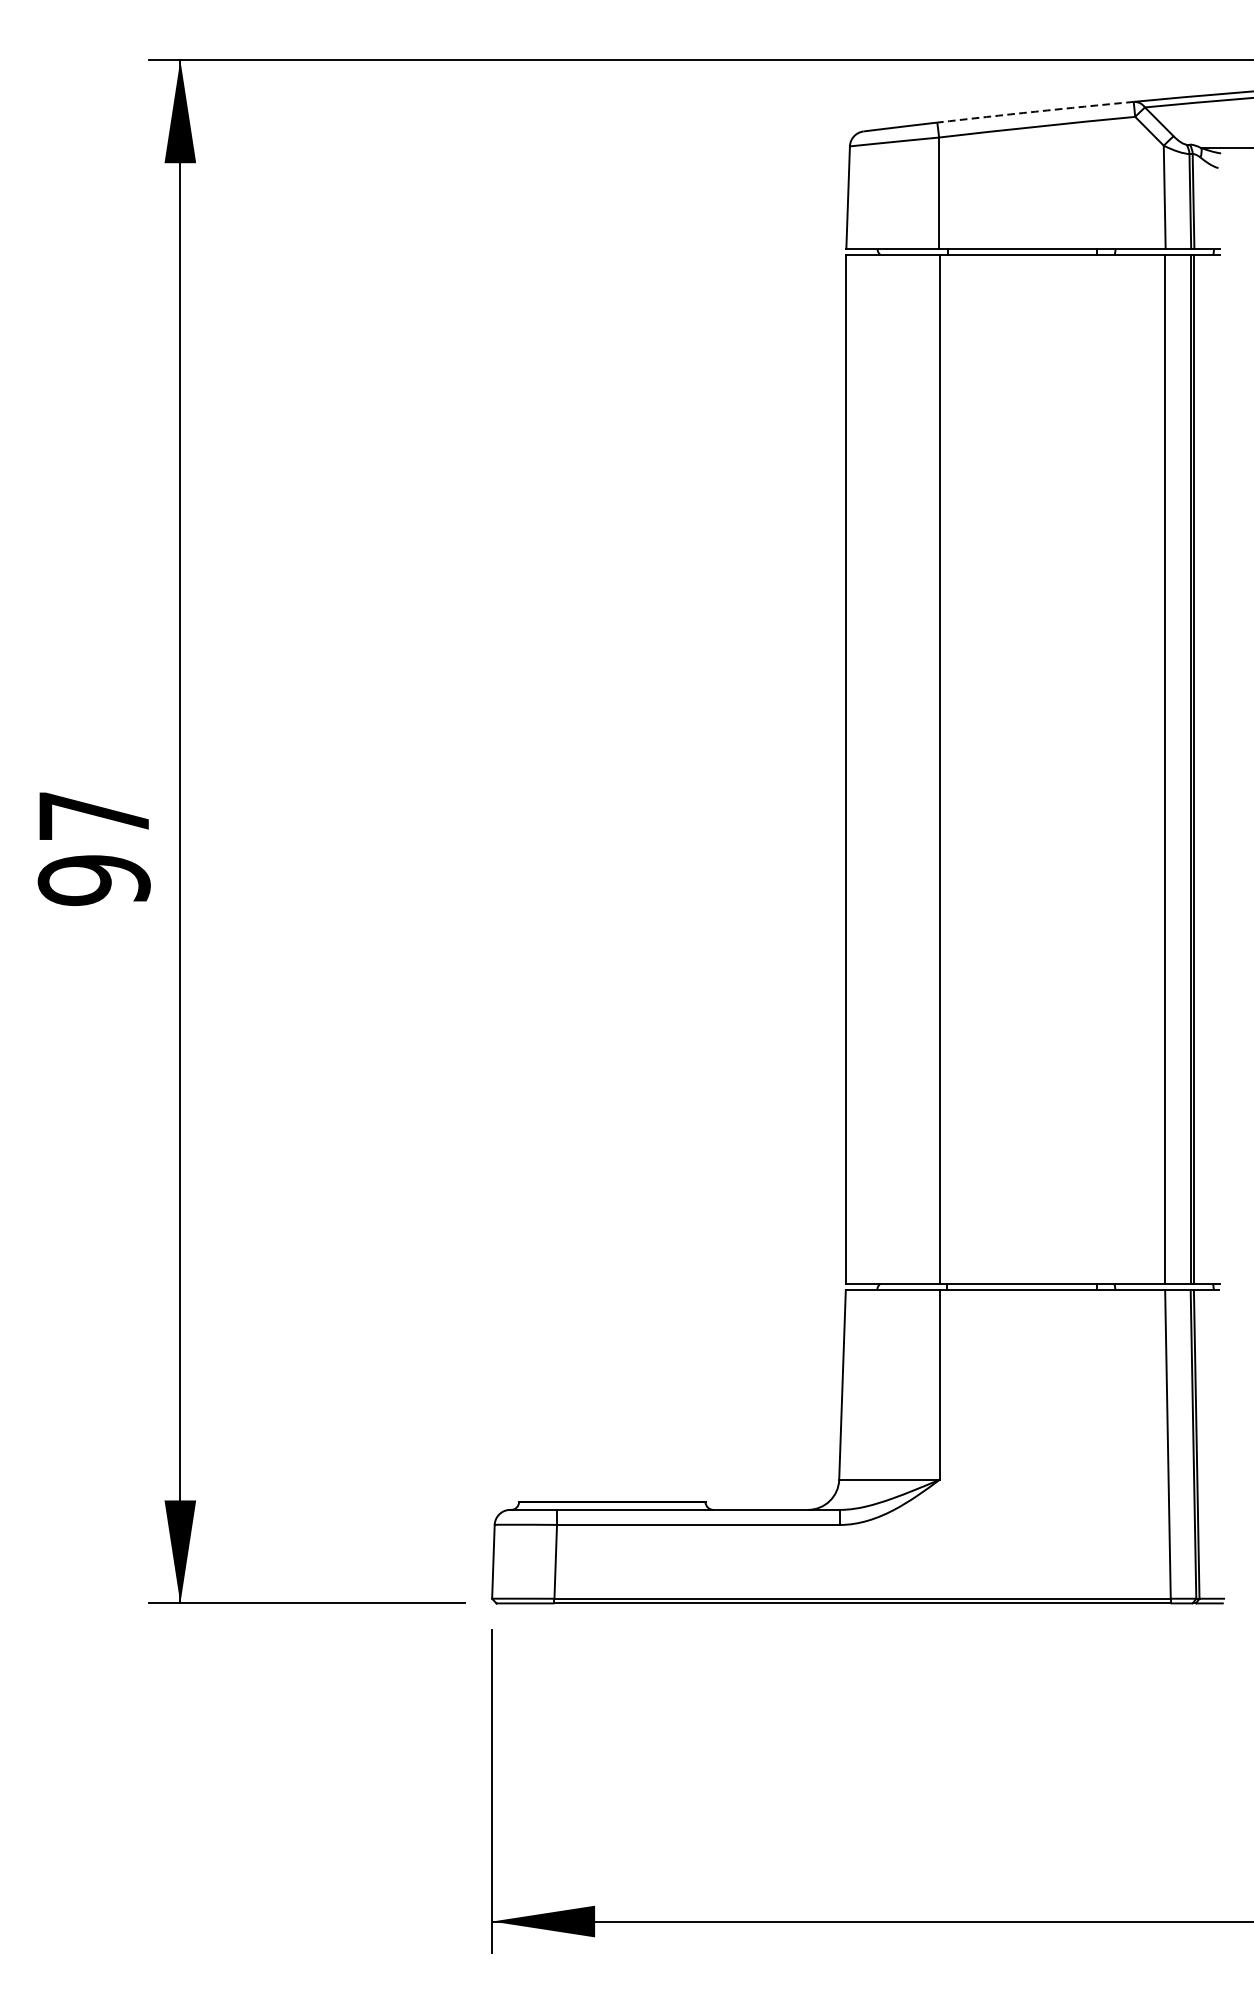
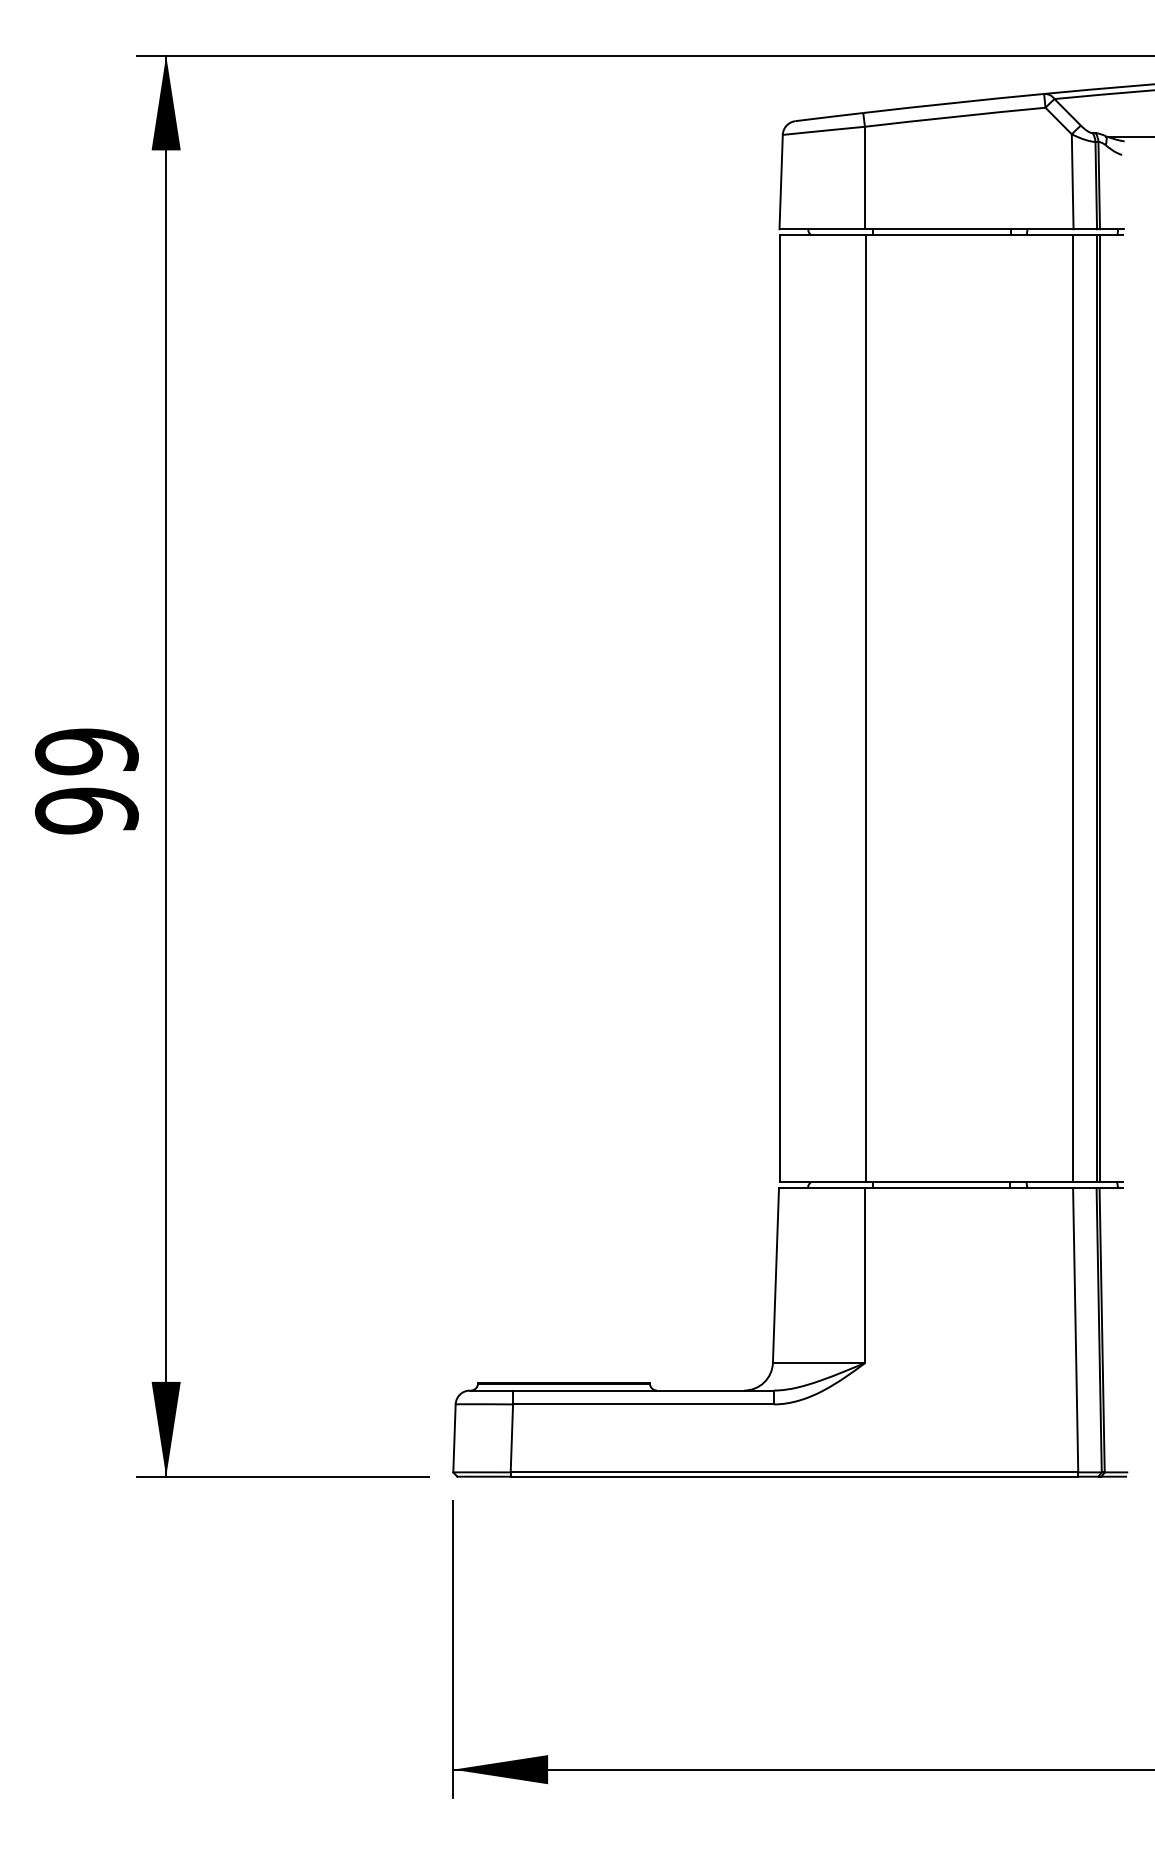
arc: (1035, 112) -> (953, 103), dashed -> solid
text: (93, 815) -> (86, 751), 97 -> 99

